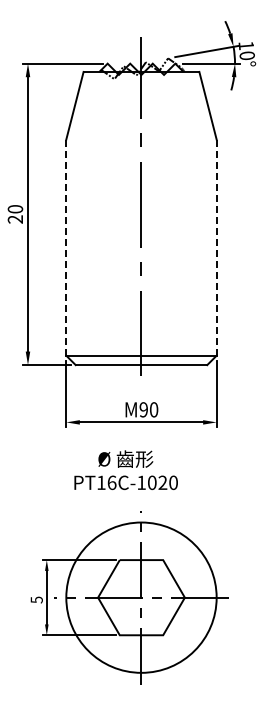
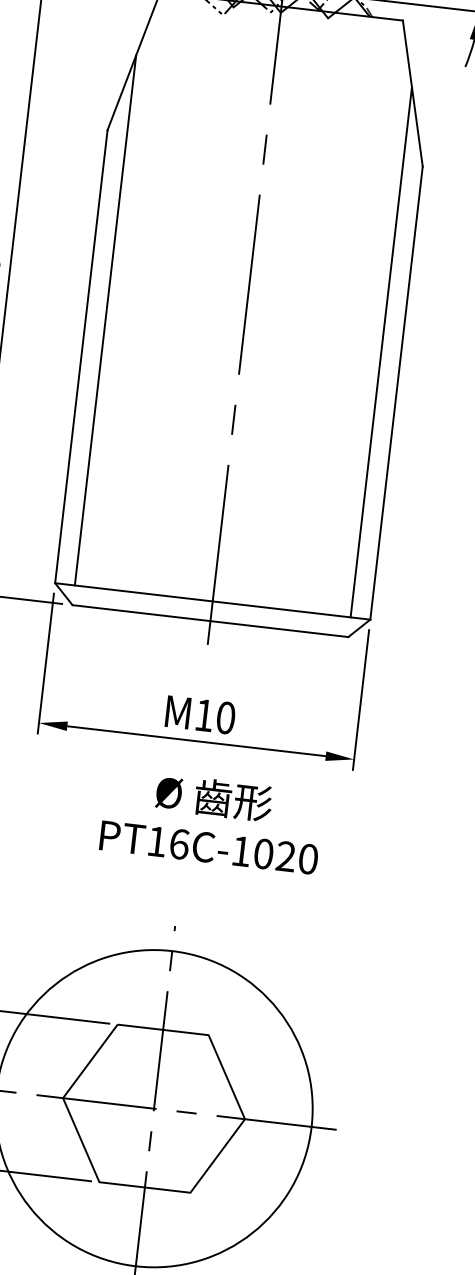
line: (75, 228) -> (105, 318), added
line: (207, 228) -> (381, 350), added
line: (66, 247) -> (81, 356), dashed -> solid
line: (216, 247) -> (396, 392), dashed -> solid
text: (143, 409) -> (203, 714), 90 -> 10
text: (125, 469) -> (210, 819), moved

